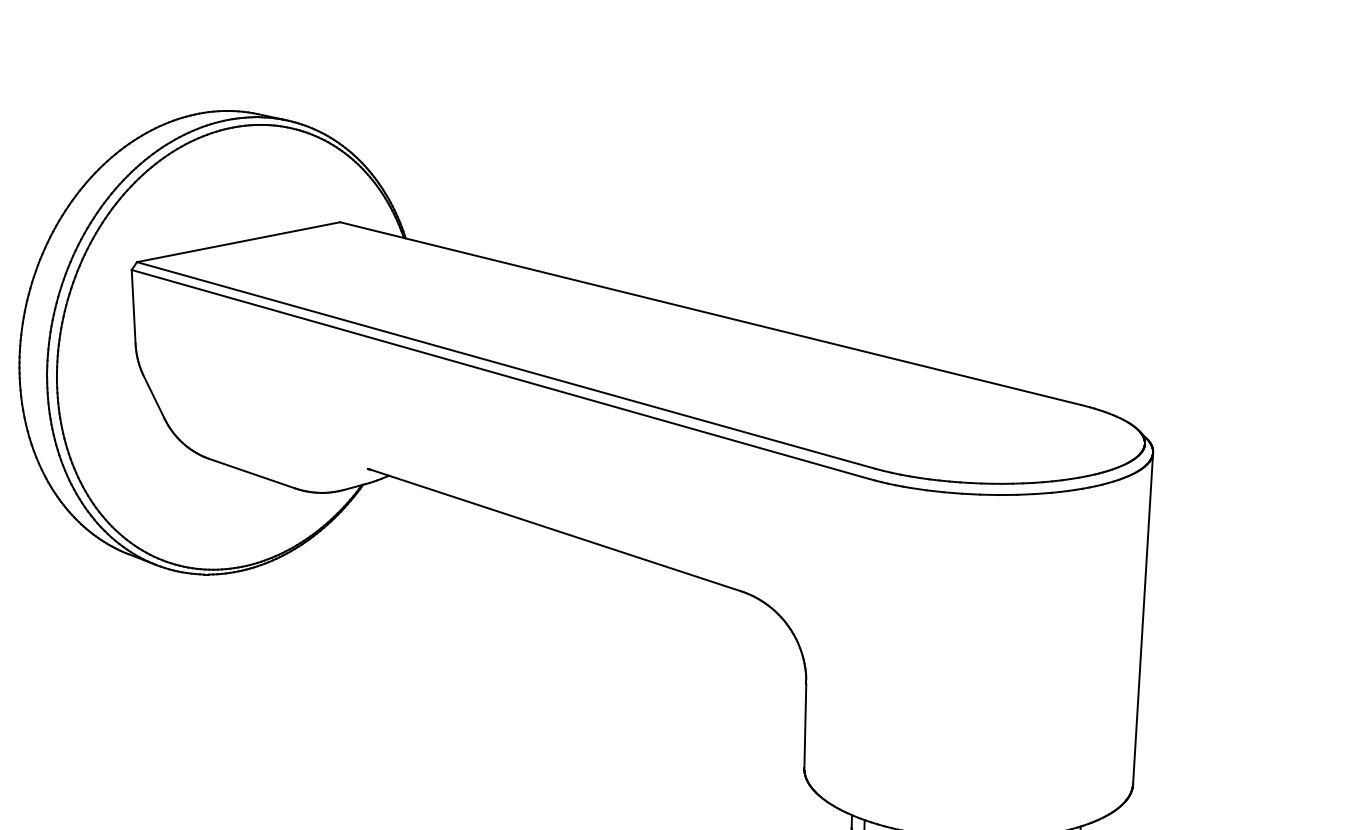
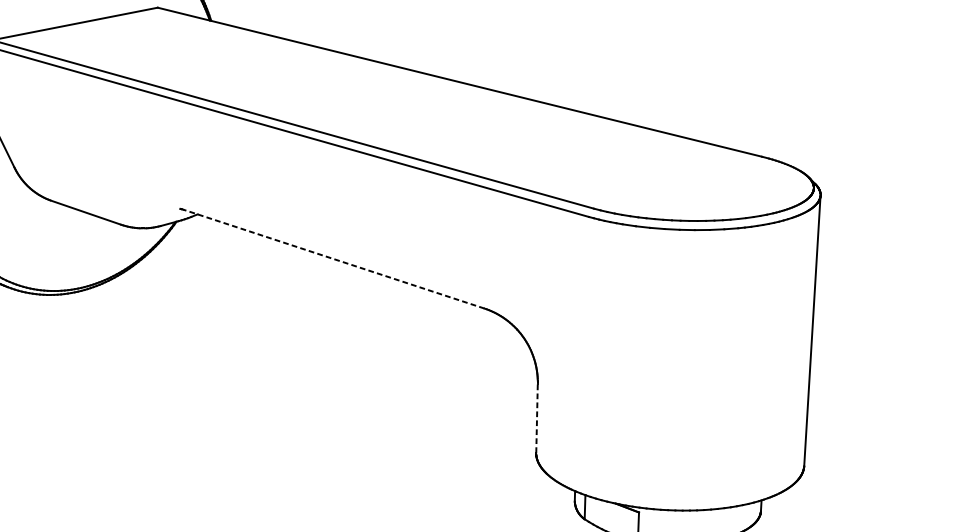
line: (556, 530) -> (334, 259), solid -> dashed
line: (805, 725) -> (537, 418), solid -> dashed

